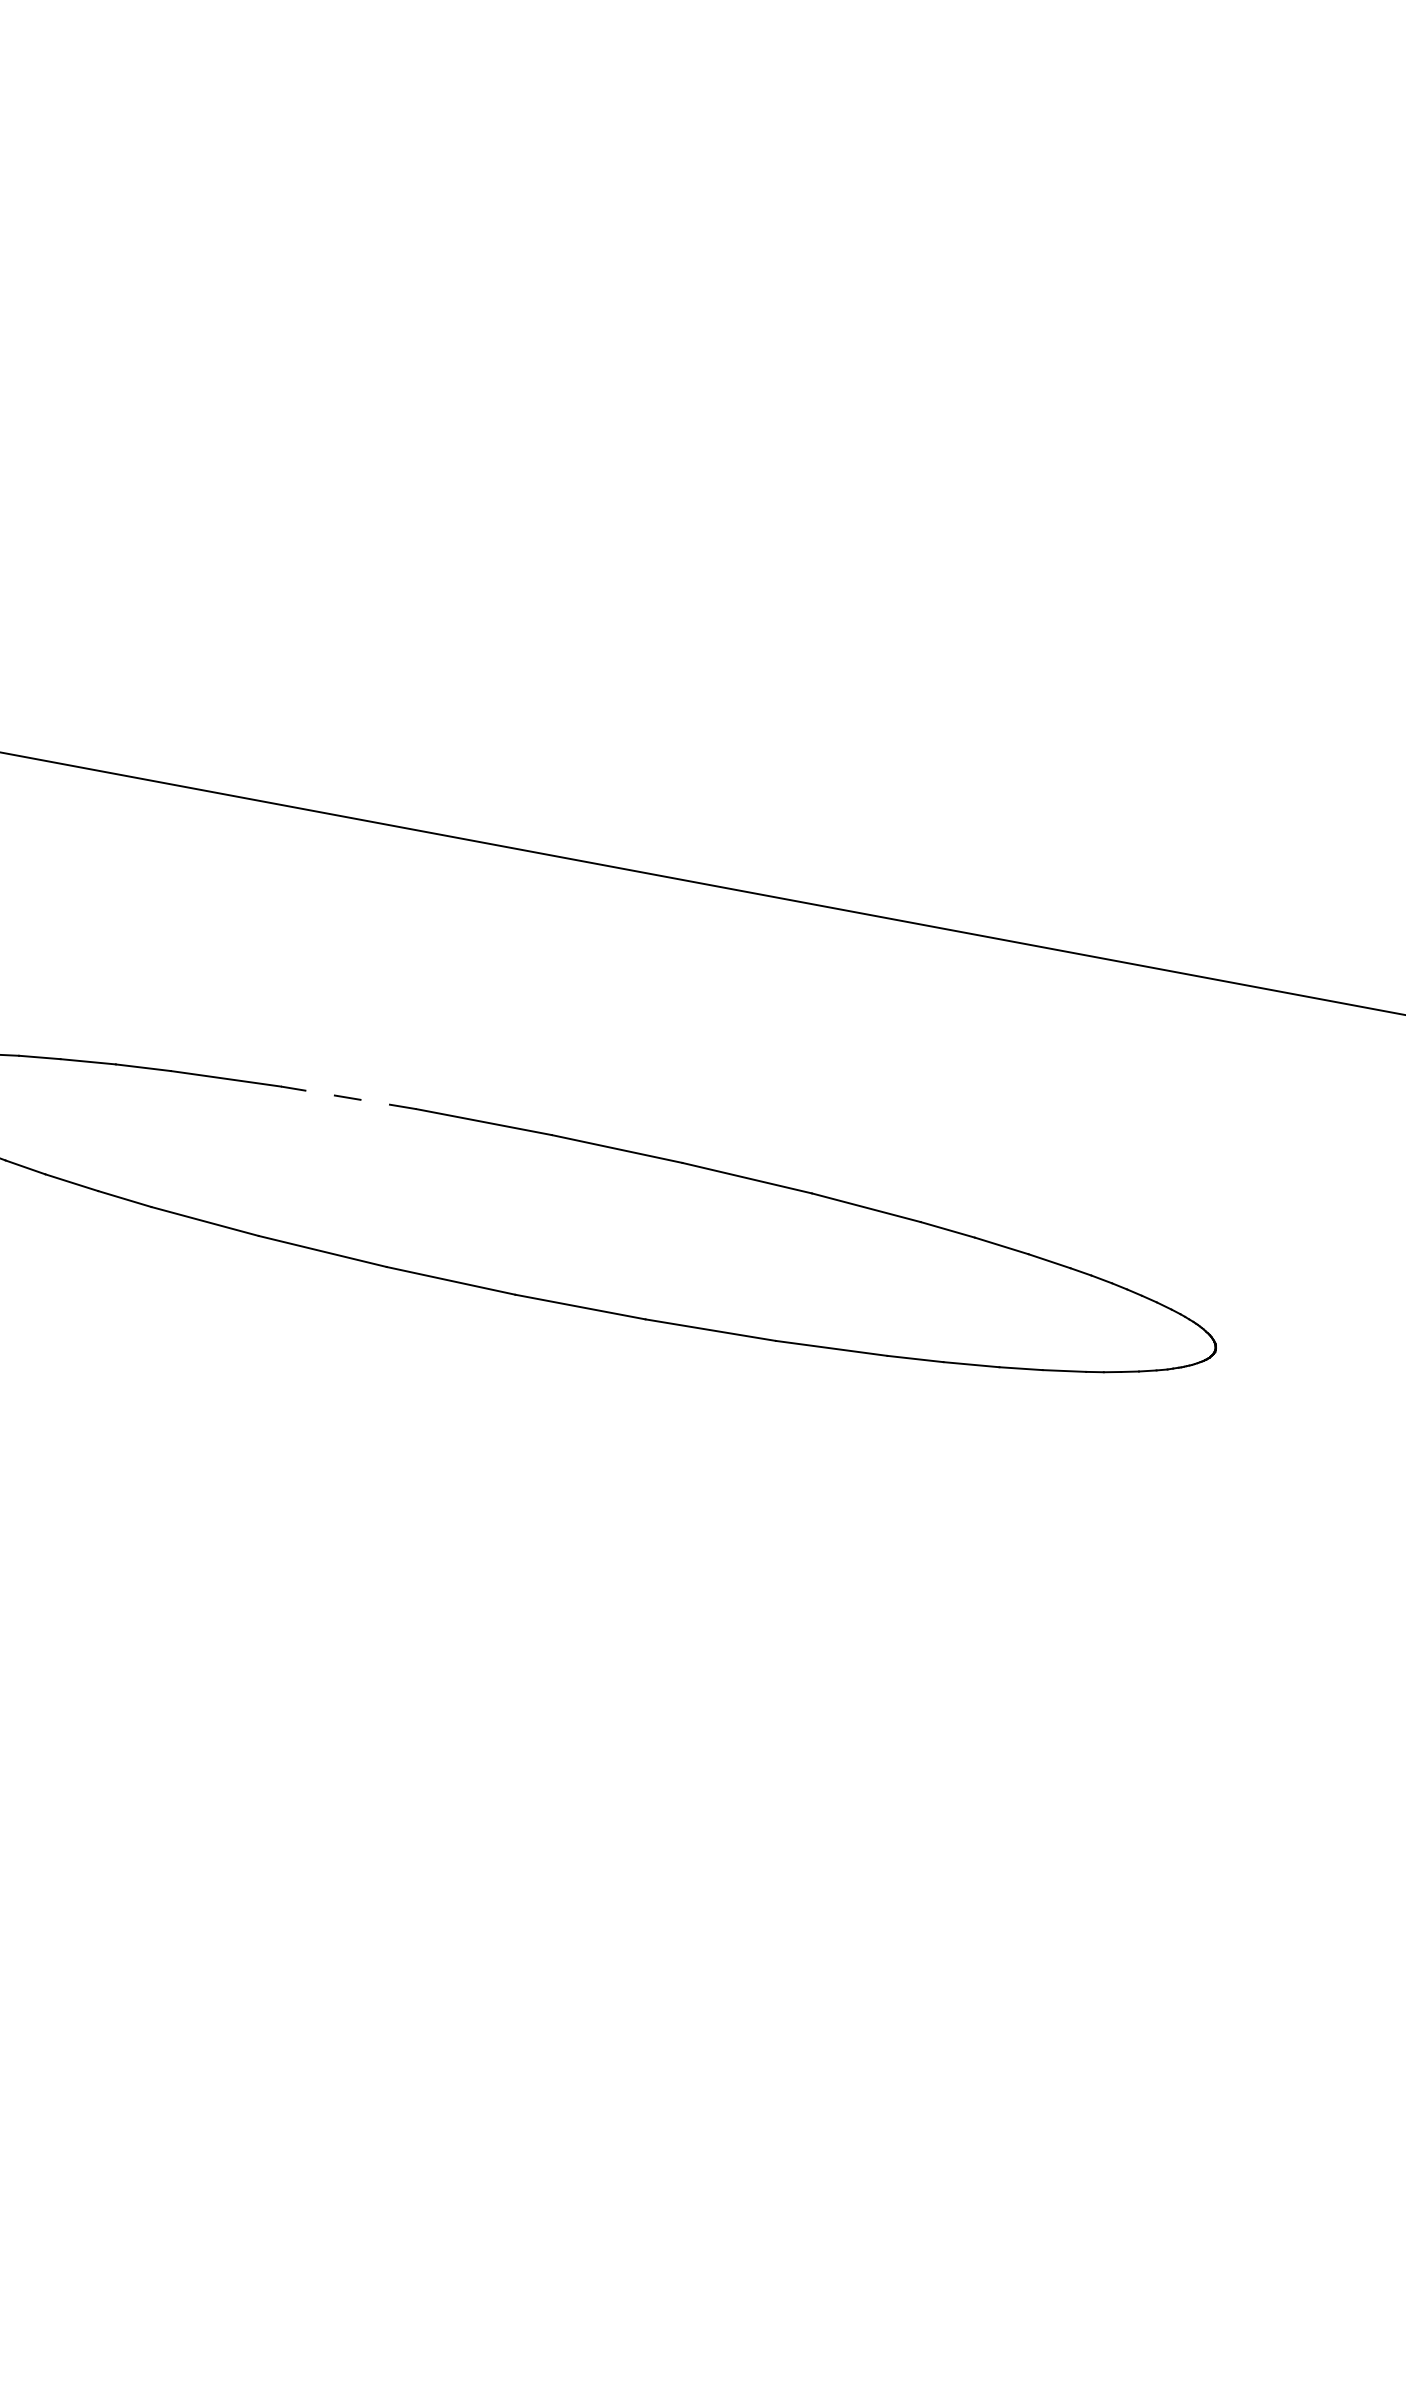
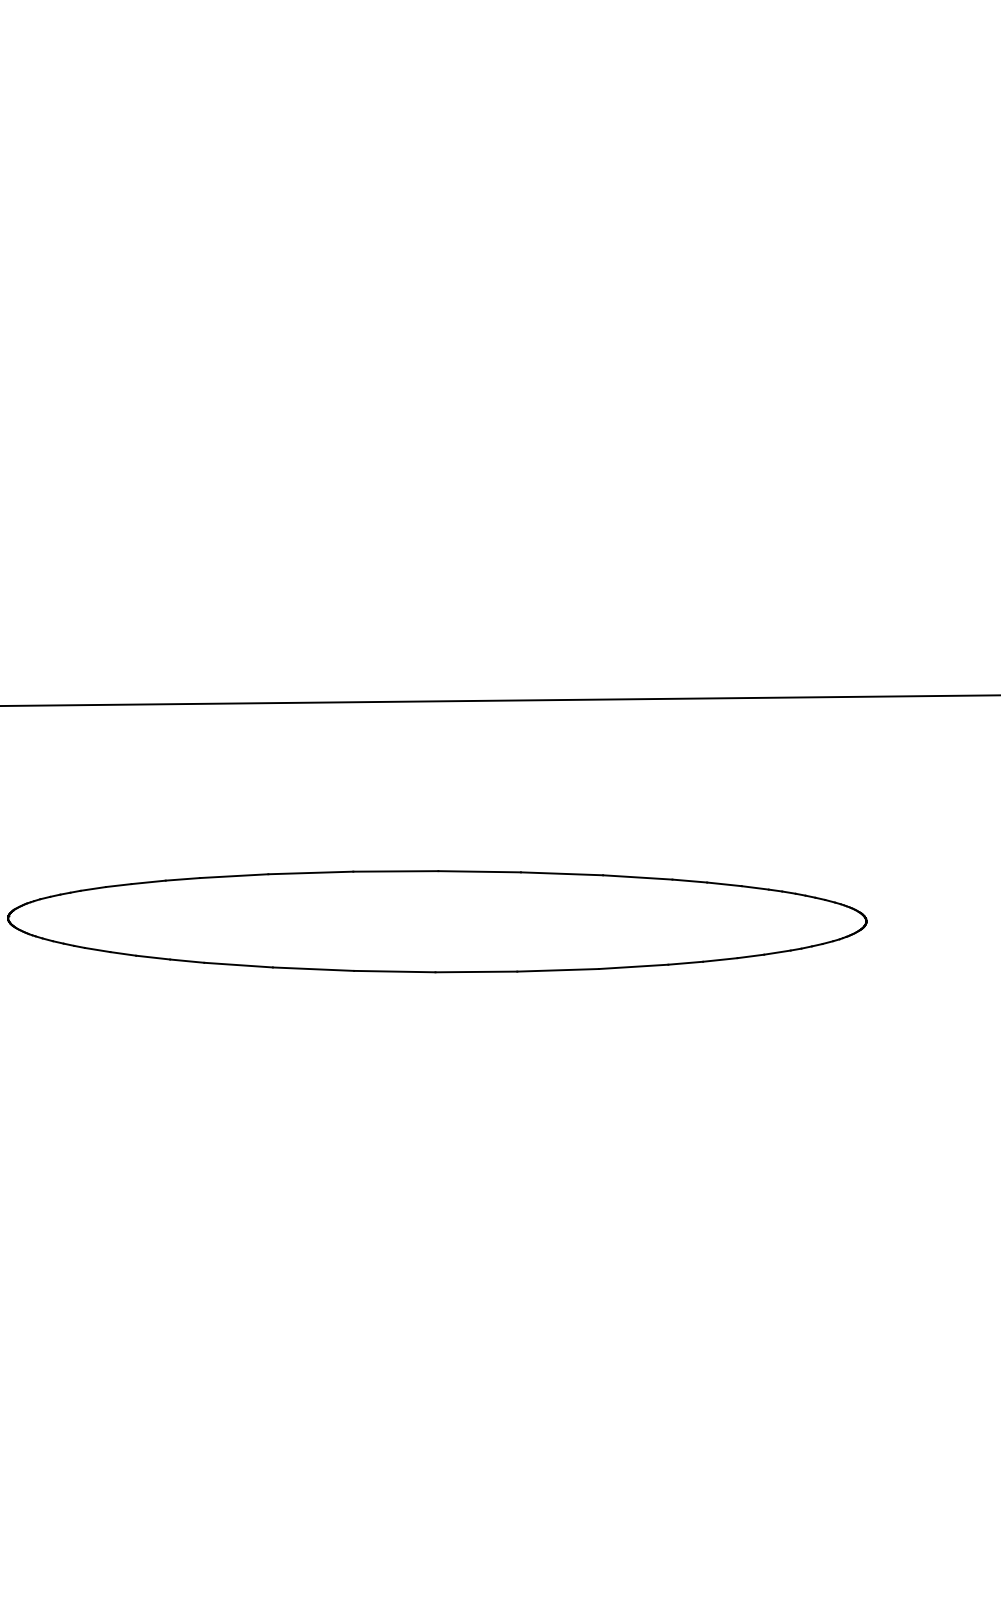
line: (348, 1097) -> (310, 872), dashed -> solid

